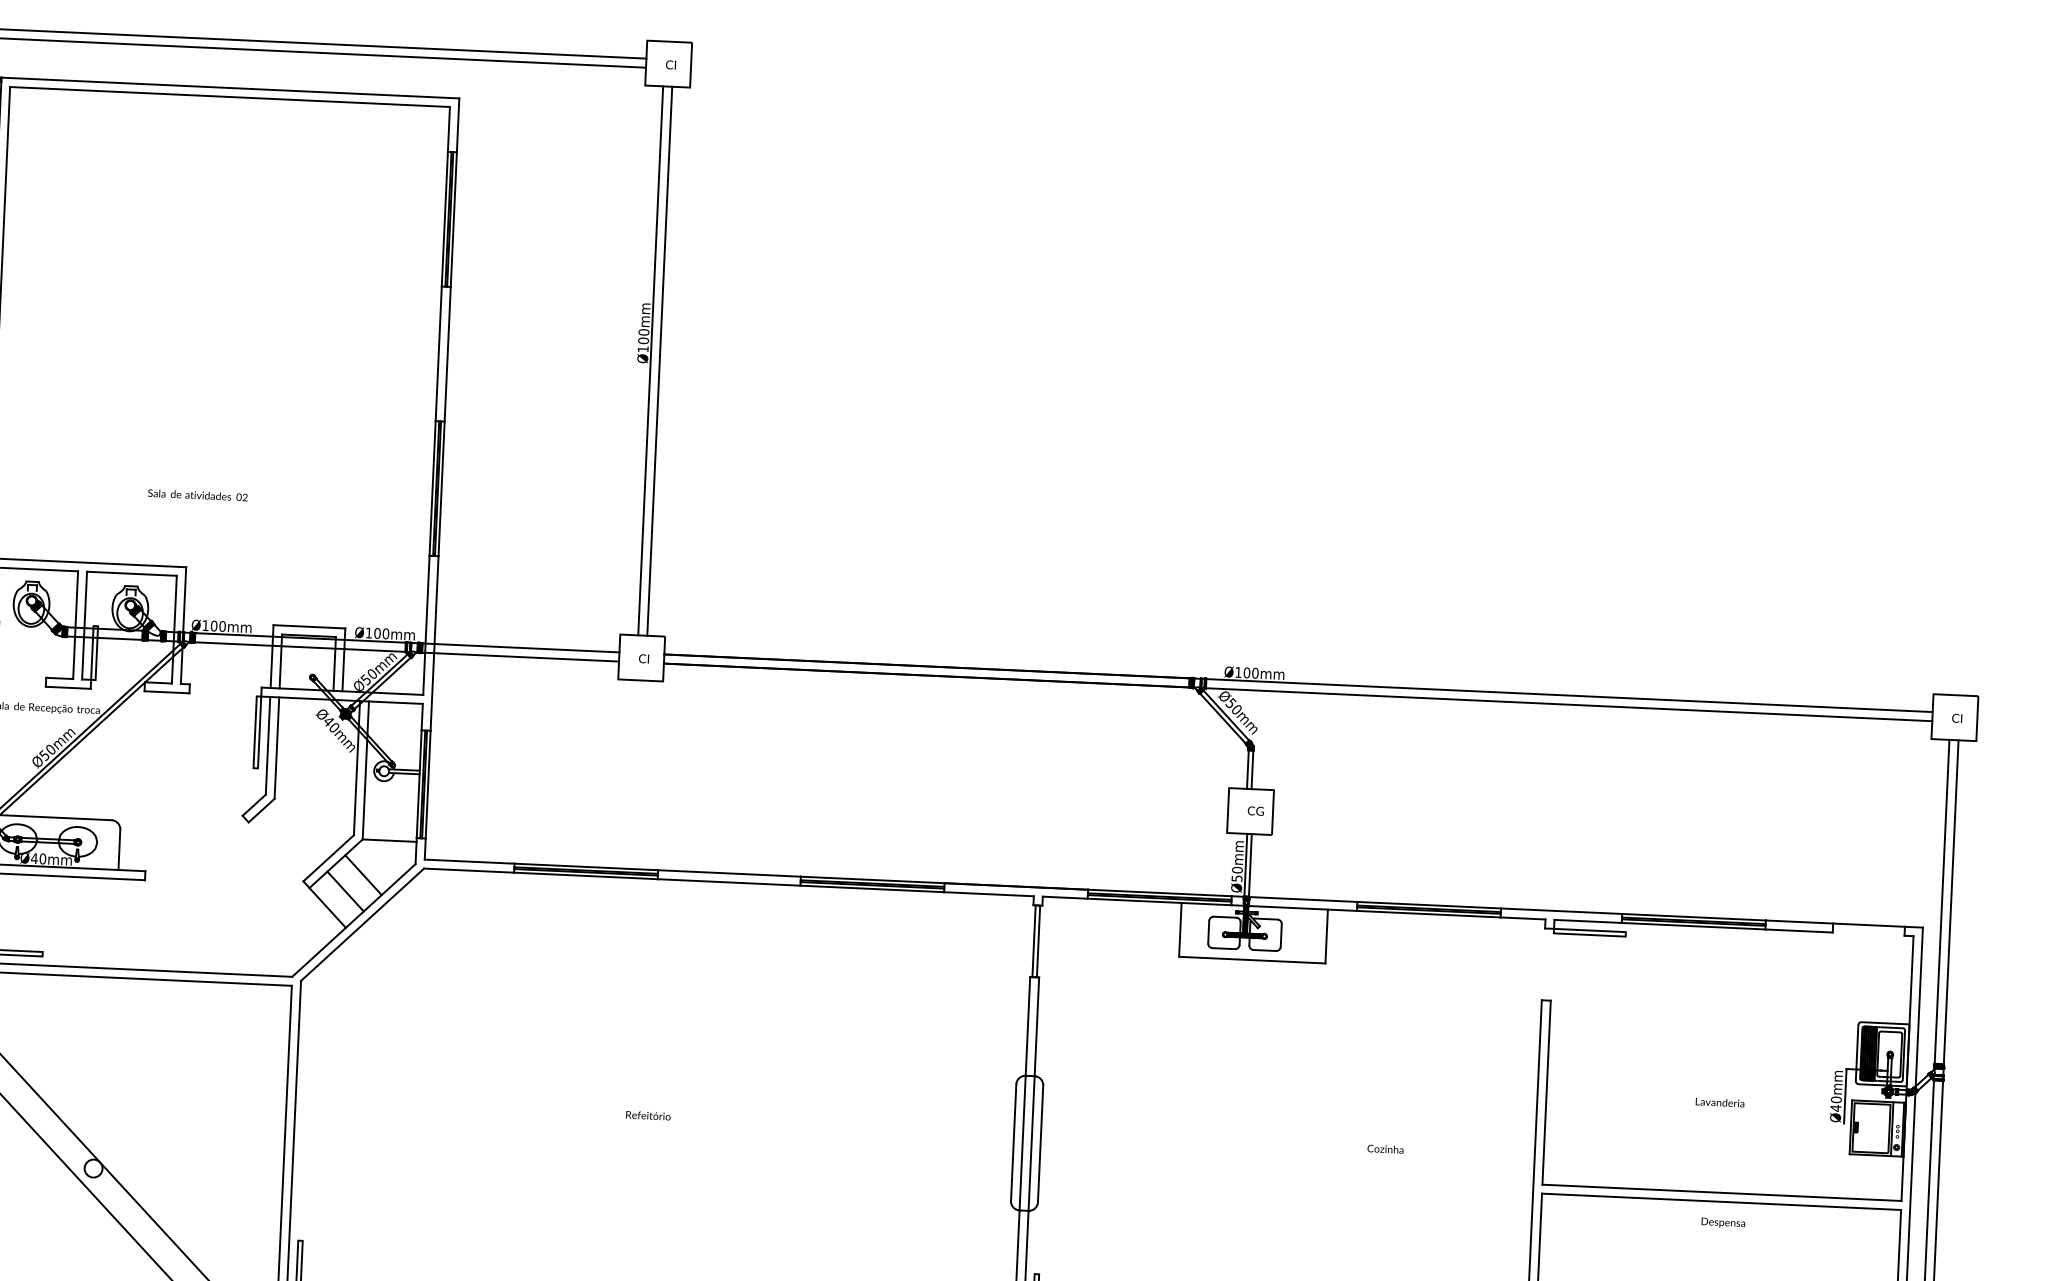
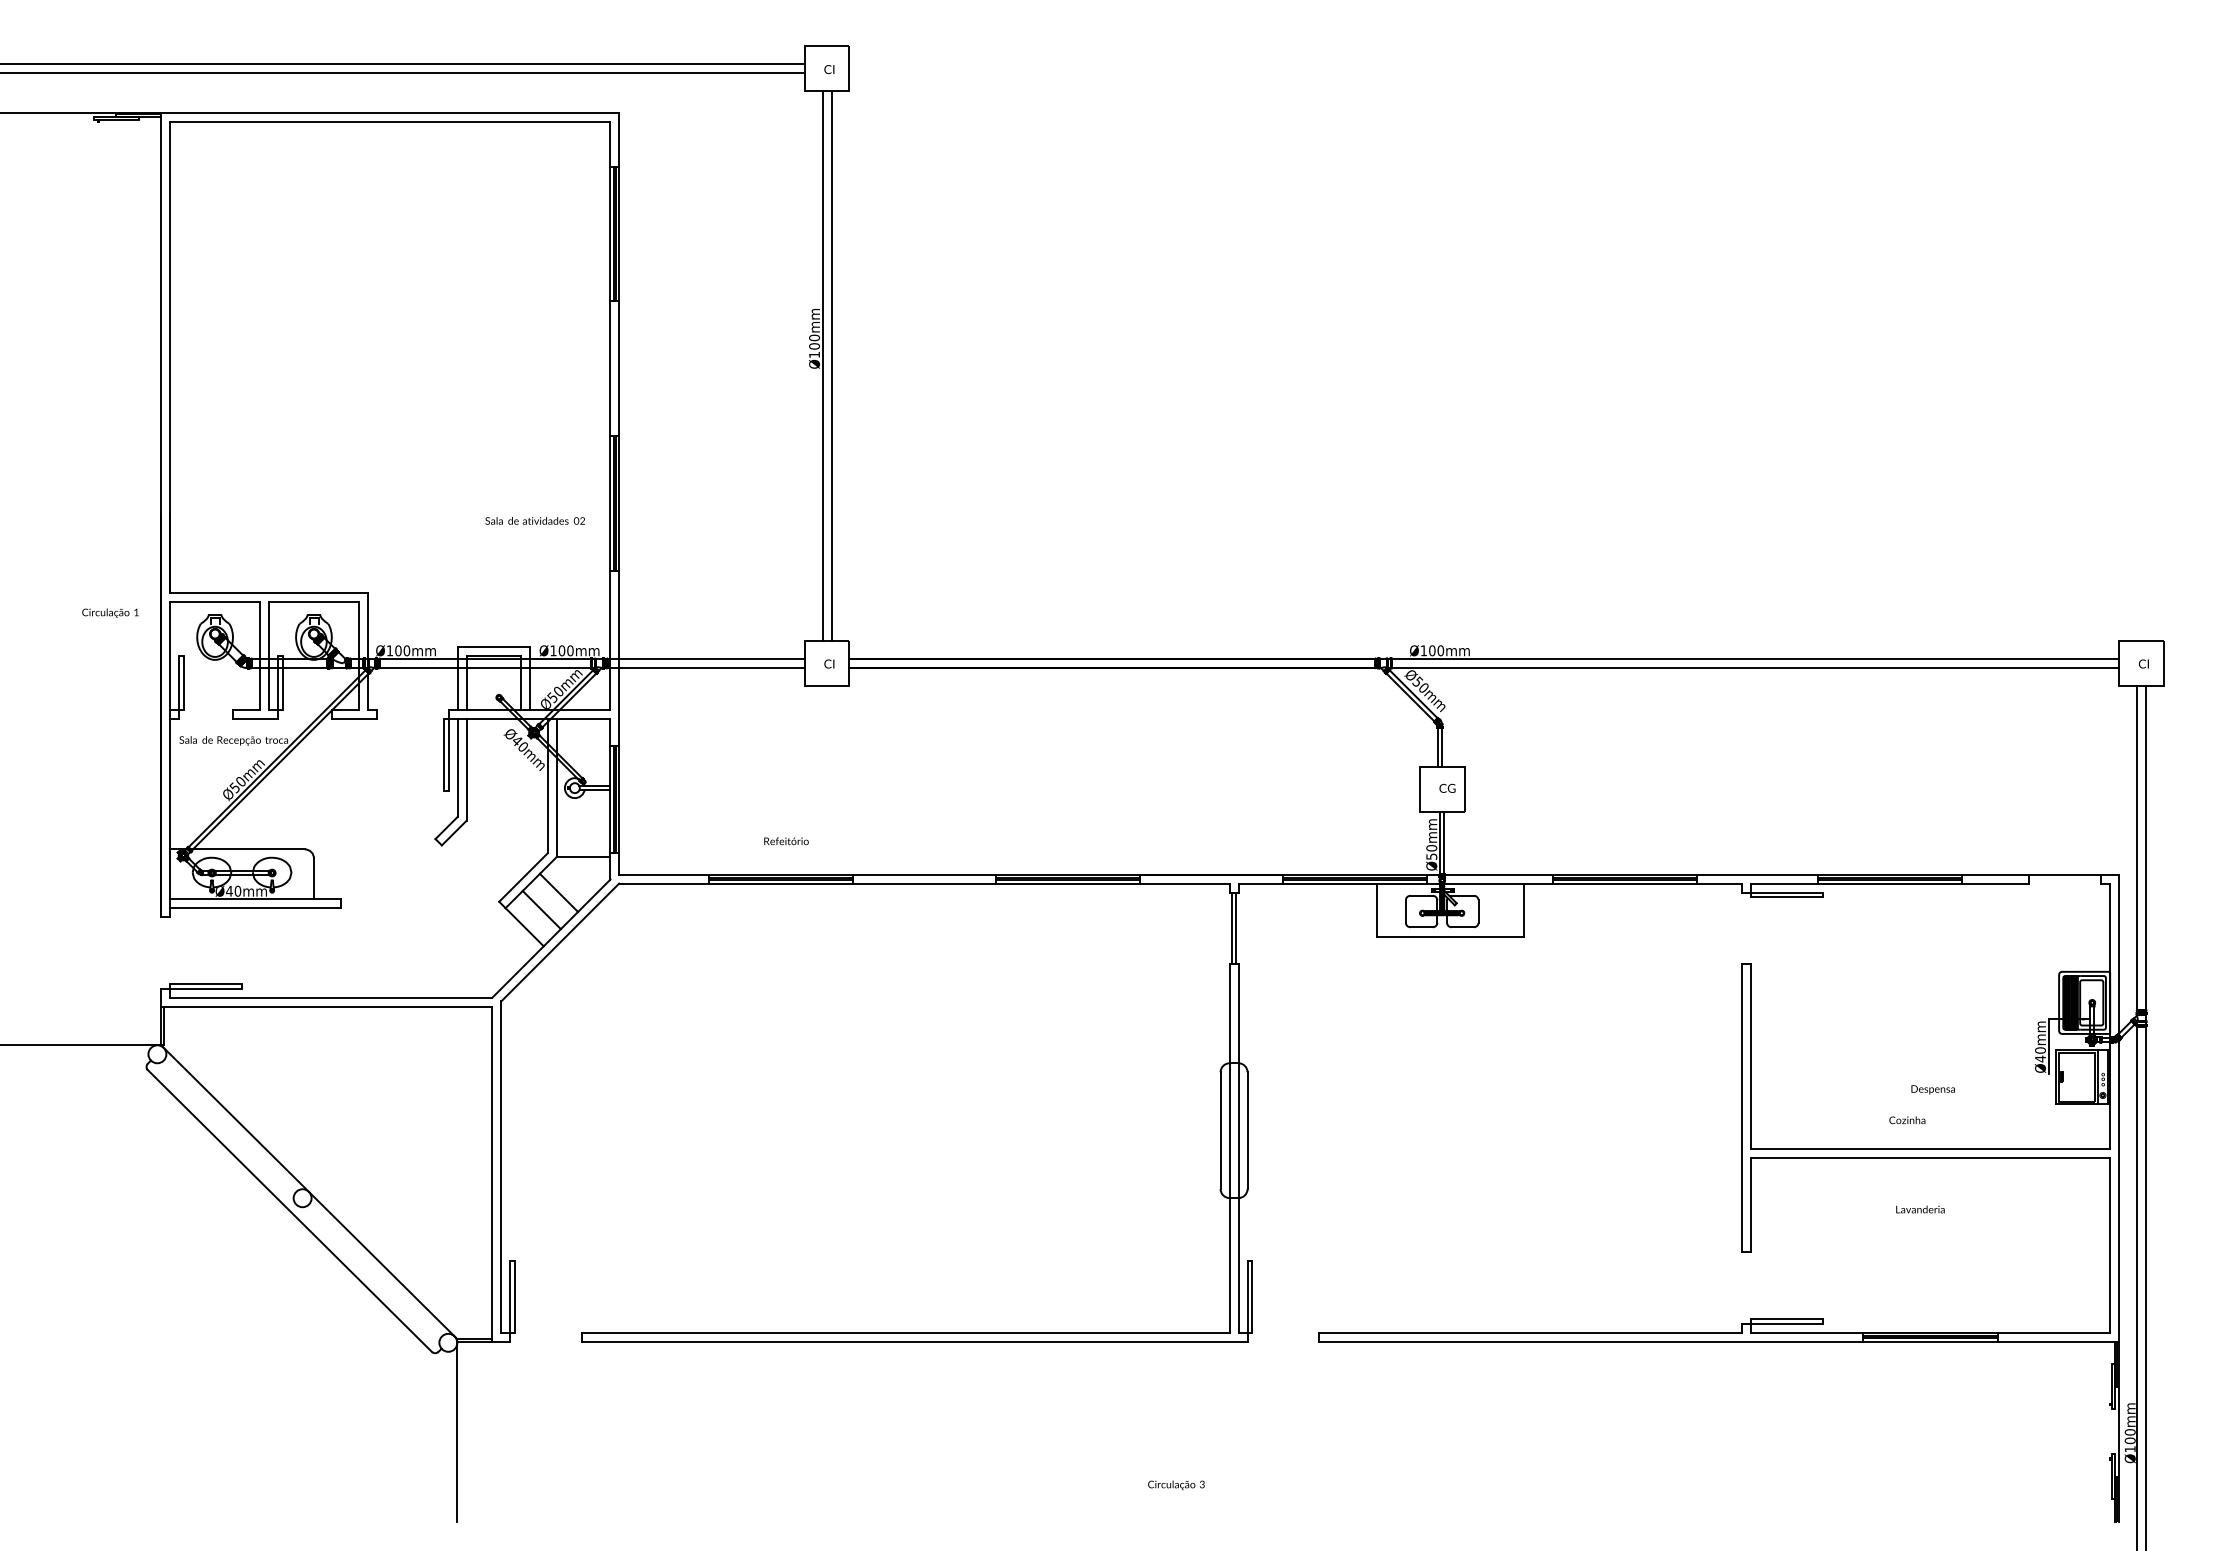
text: (197, 494) -> (534, 520), moved
text: (1720, 1102) -> (1920, 1209), moved
text: (648, 1115) -> (786, 841), moved
text: (1385, 1149) -> (1907, 1120), moved
text: (1722, 1222) -> (1932, 1089), moved

